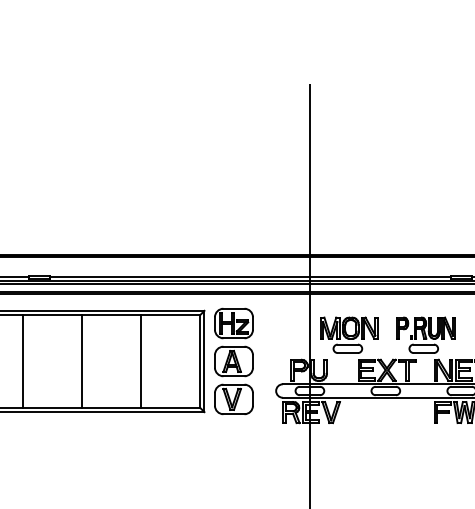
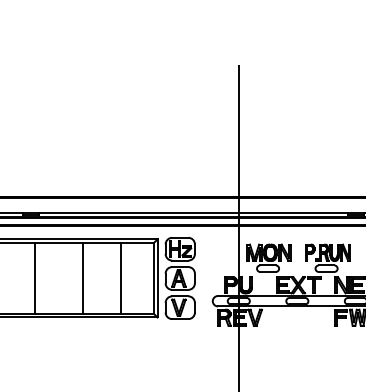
line: (22, 361) -> (34, 278), moved
line: (82, 361) -> (83, 278), moved
line: (140, 361) -> (120, 278), moved

